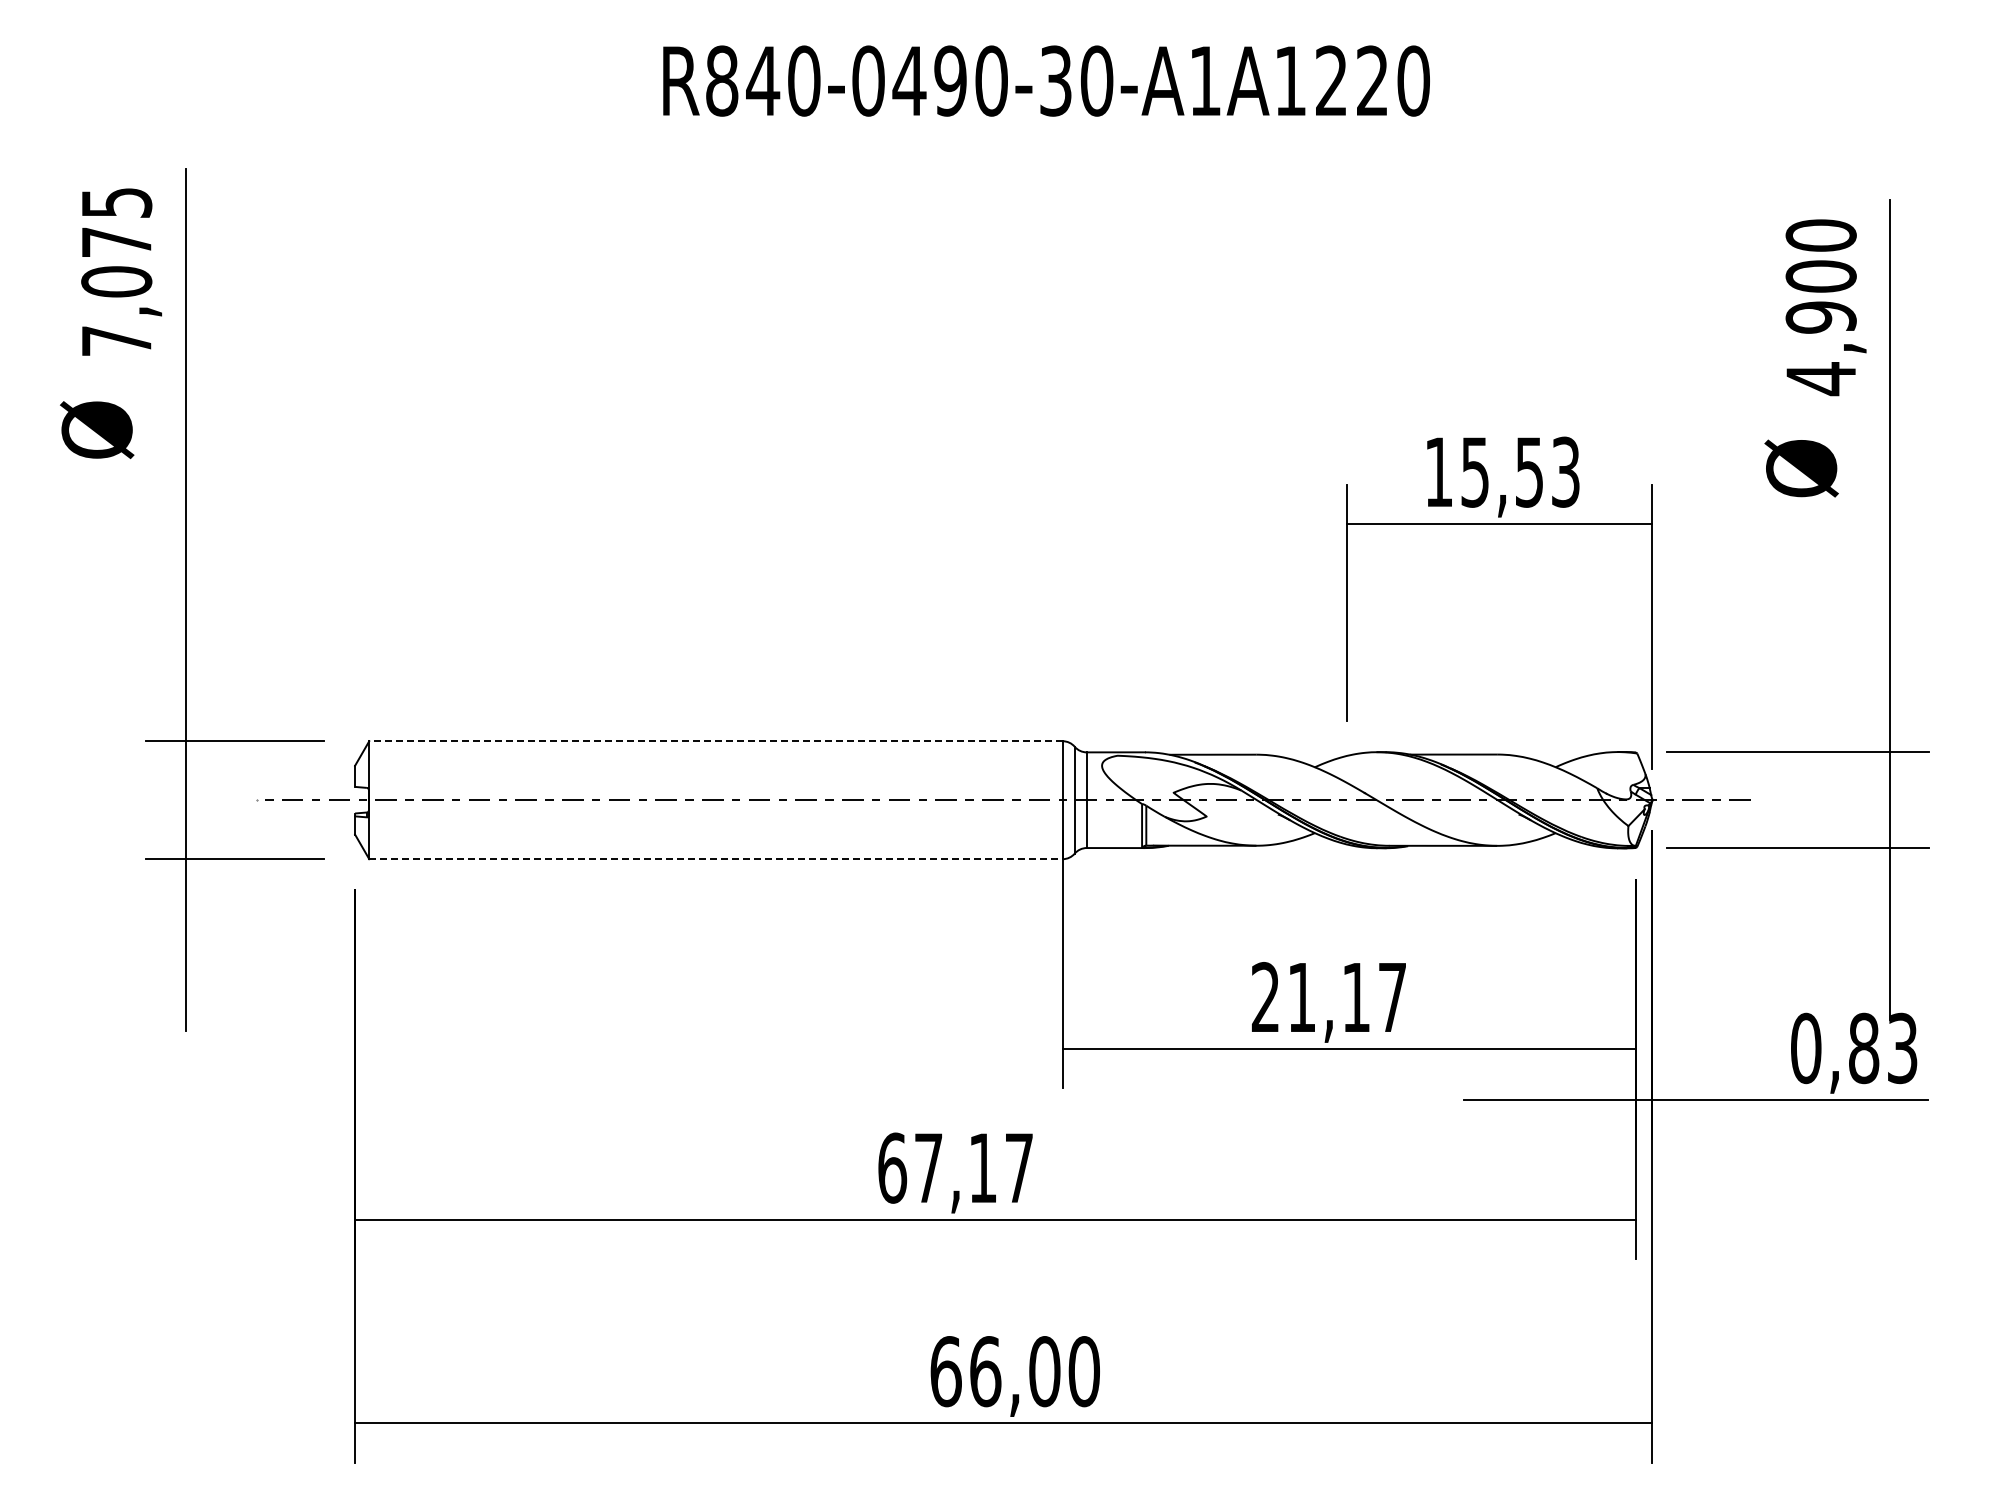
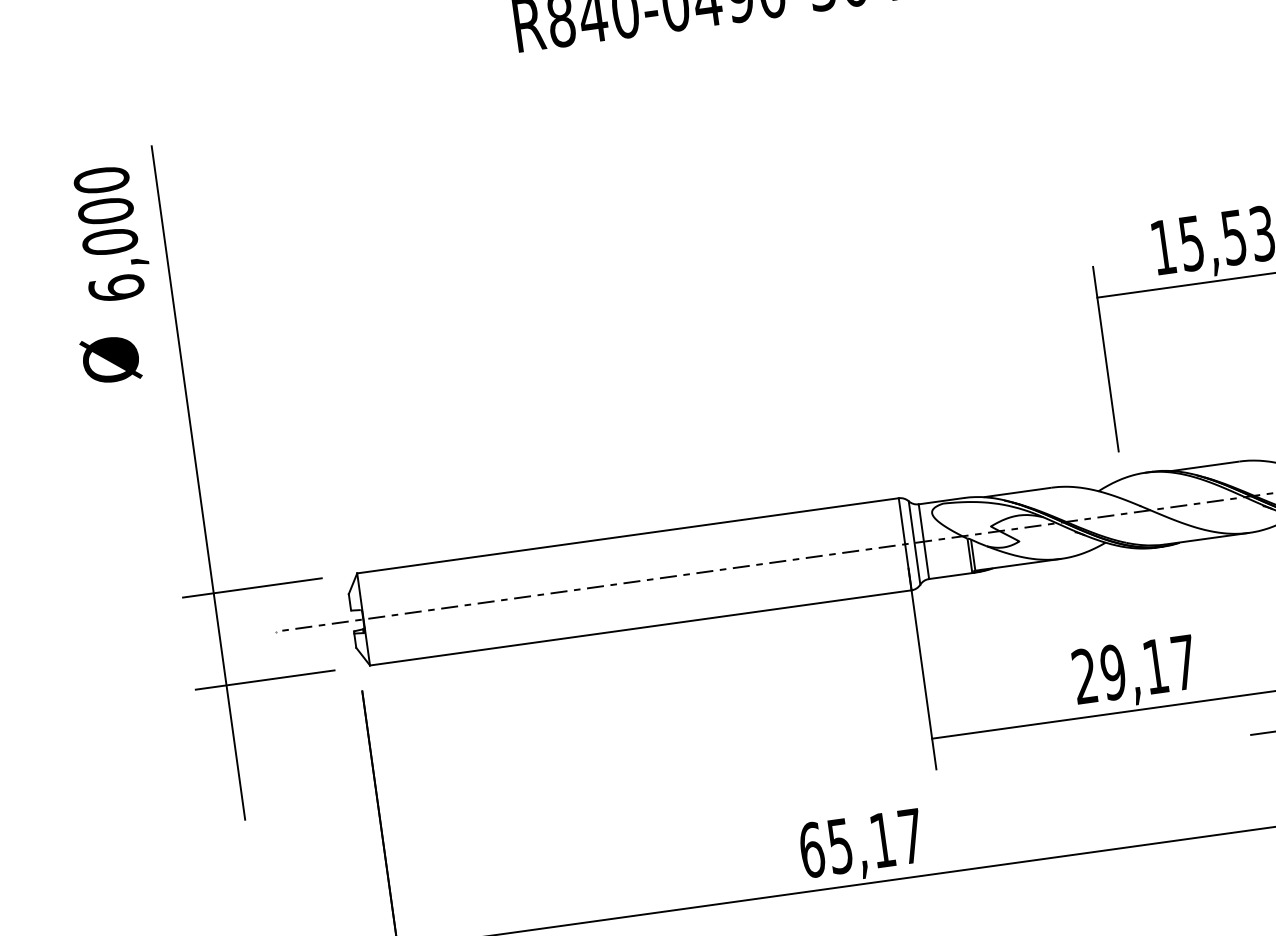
text: (116, 271) -> (108, 233), 7,075 -> 6,000
line: (716, 741) -> (628, 535), dashed -> solid
line: (716, 859) -> (641, 628), dashed -> solid
text: (1301, 997) -> (1112, 672), 21,17 -> 29,17
text: (928, 1168) -> (840, 846), 67,17 -> 65,17

